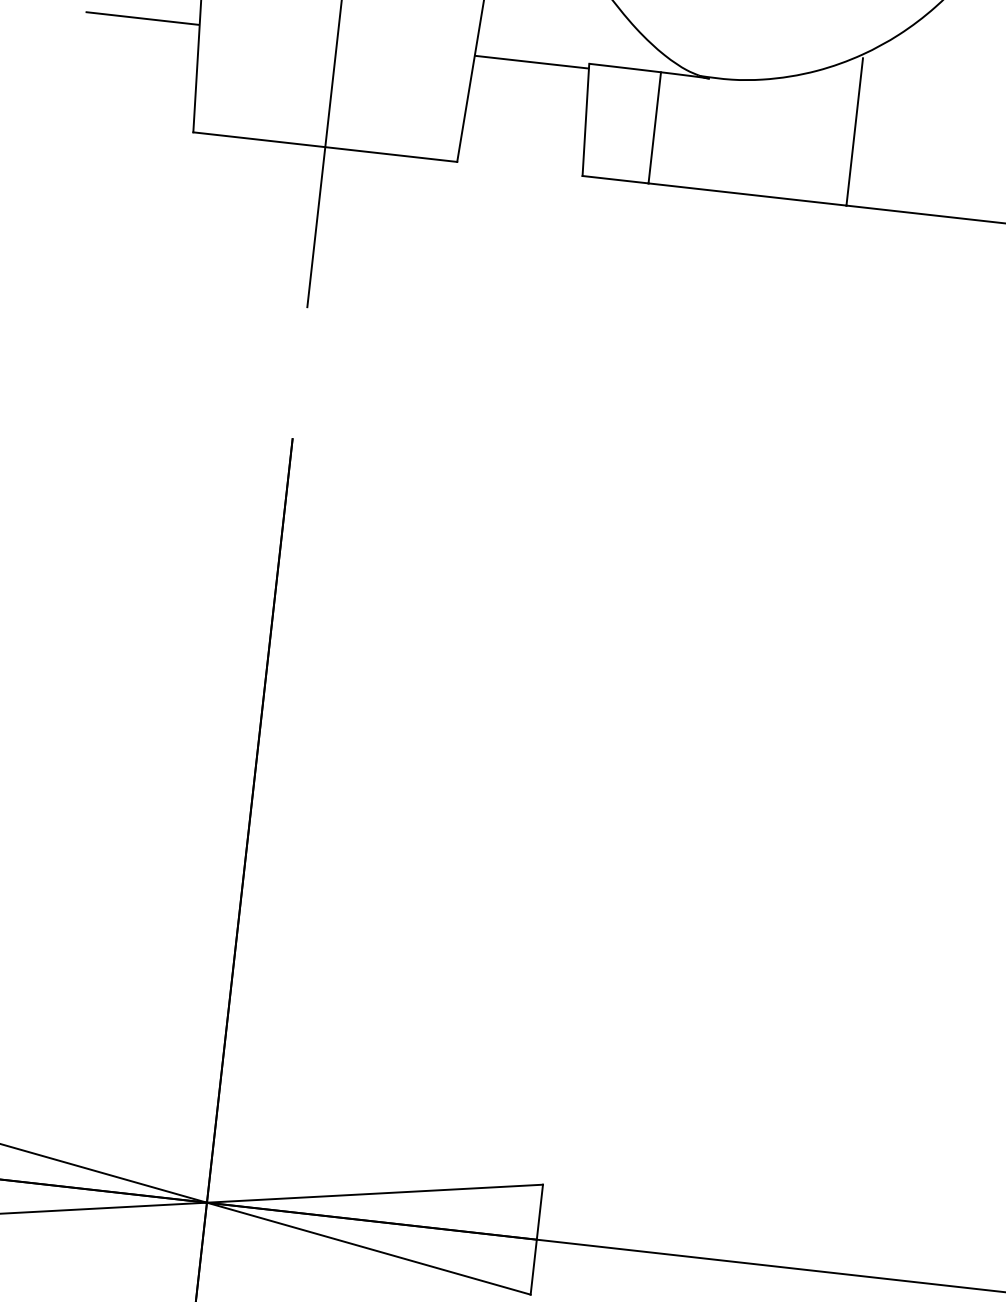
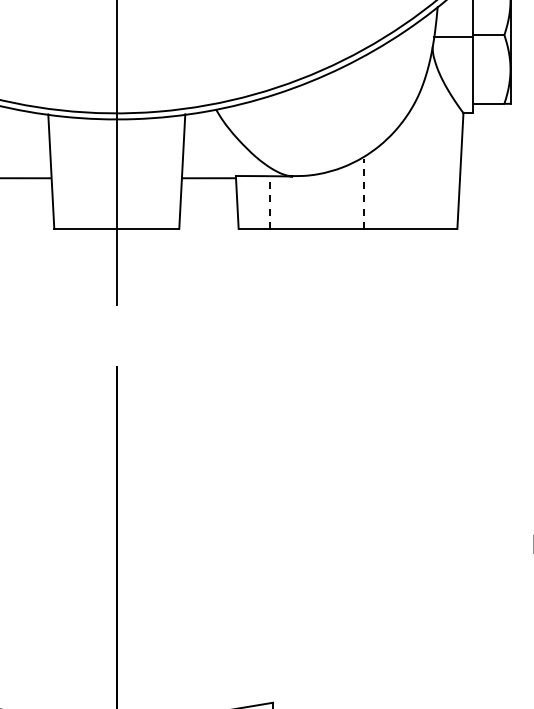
line: (653, 127) -> (269, 202), solid -> dashed
line: (854, 130) -> (363, 193), solid -> dashed

